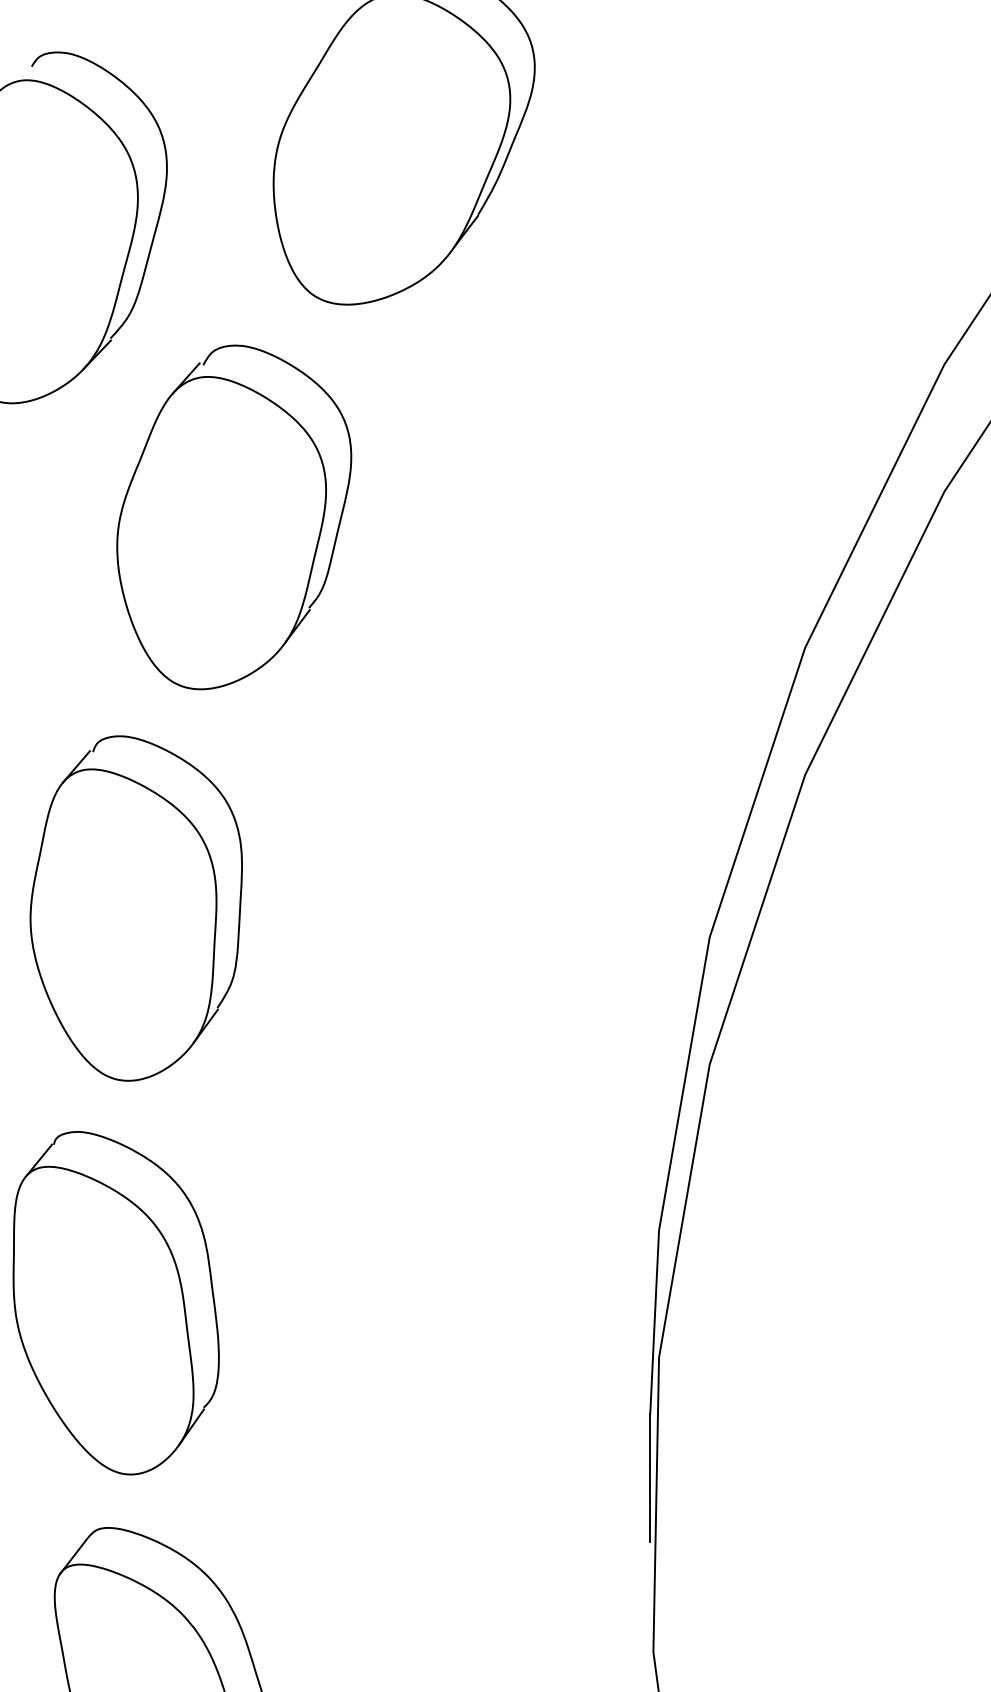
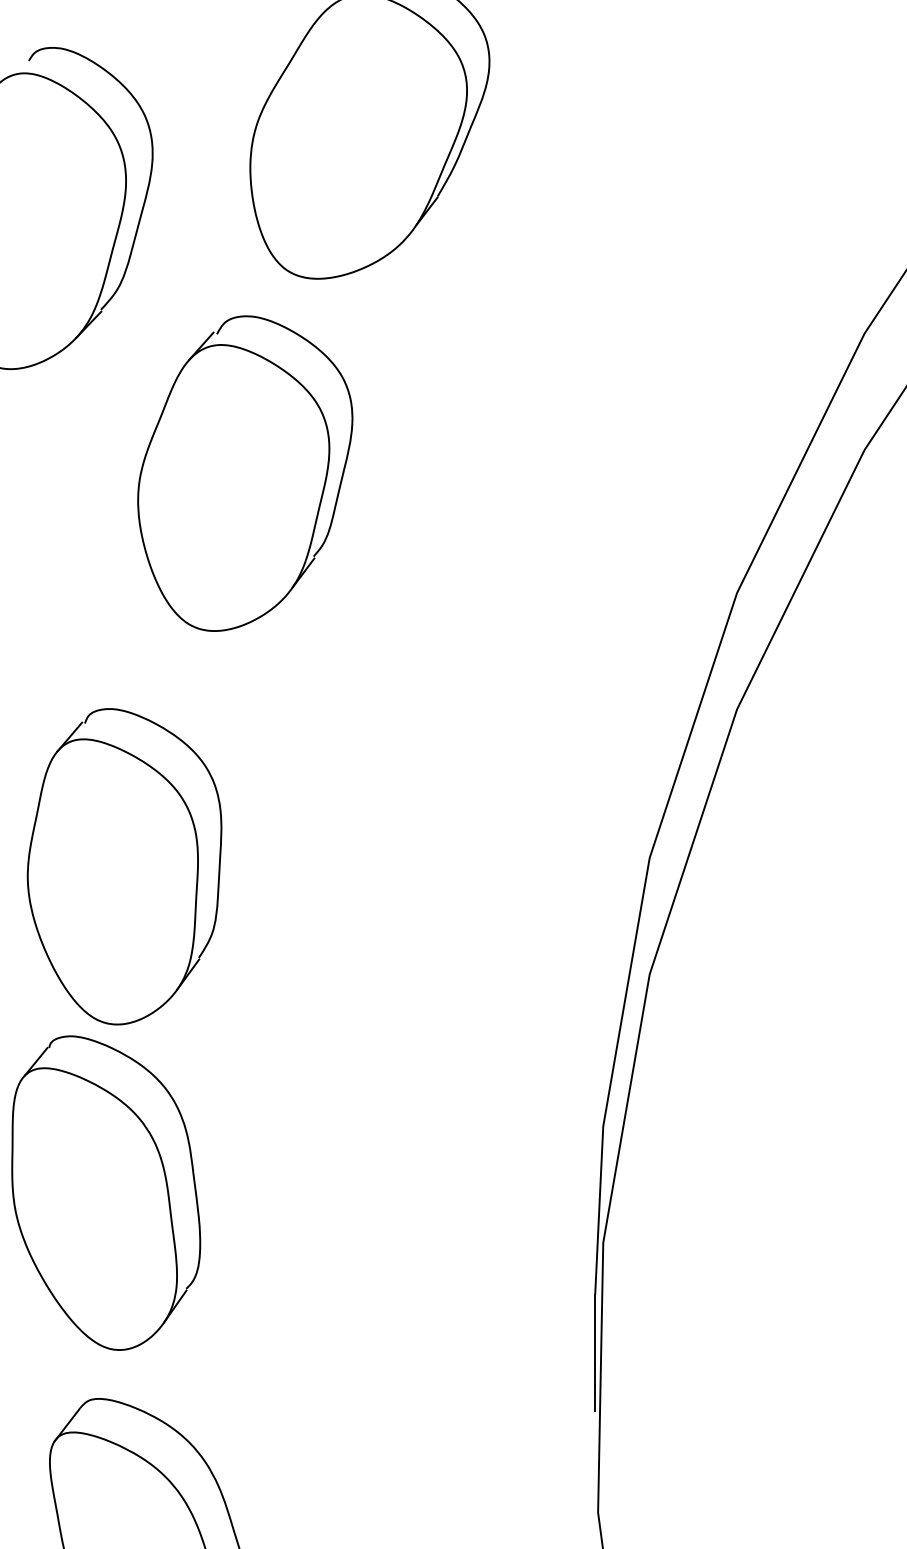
part: (234, 517) -> (245, 473), moved
part: (136, 908) -> (124, 866), moved

